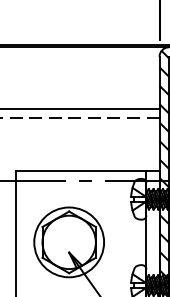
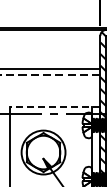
line: (86, 170) -> (54, 107), solid -> dashed

